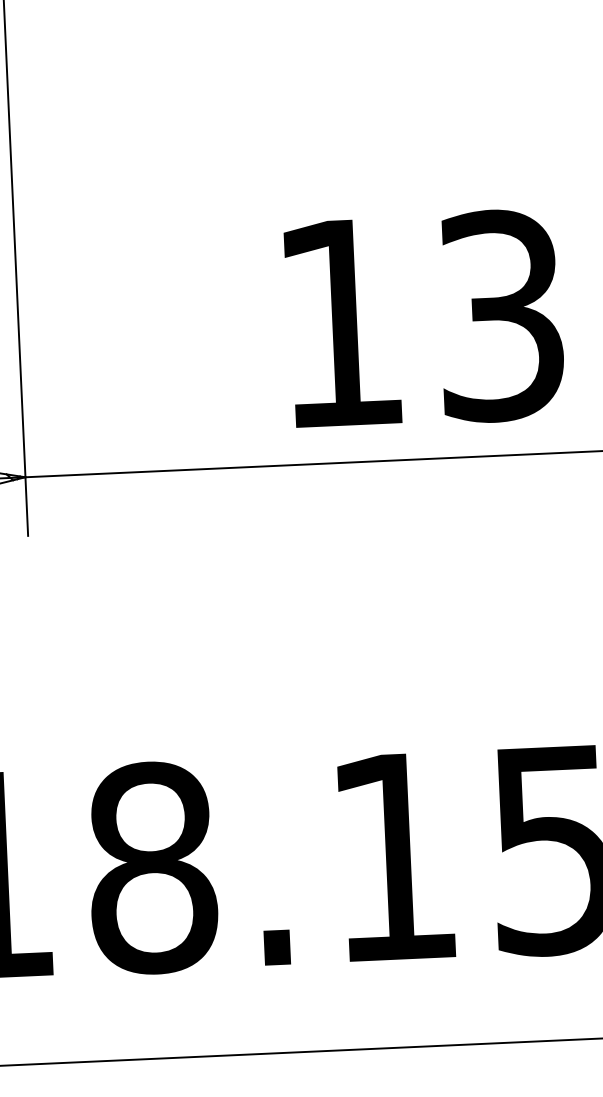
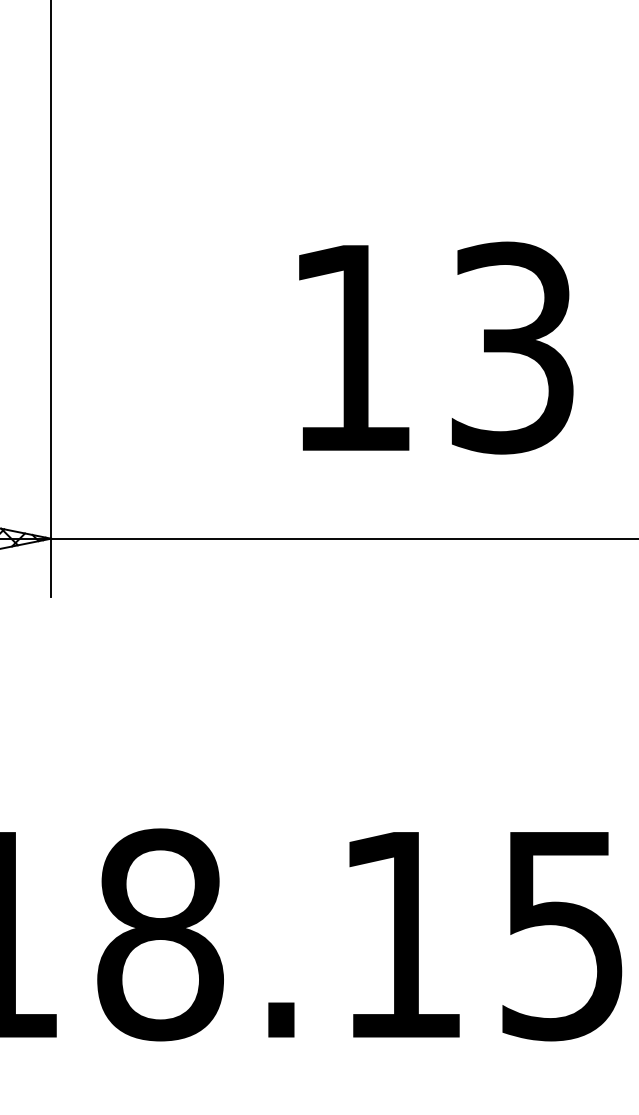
text: (425, 318) -> (436, 347), moved

